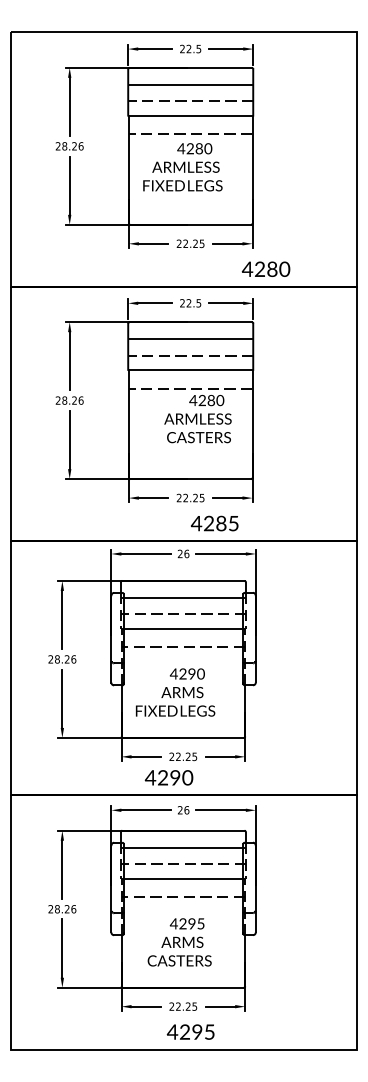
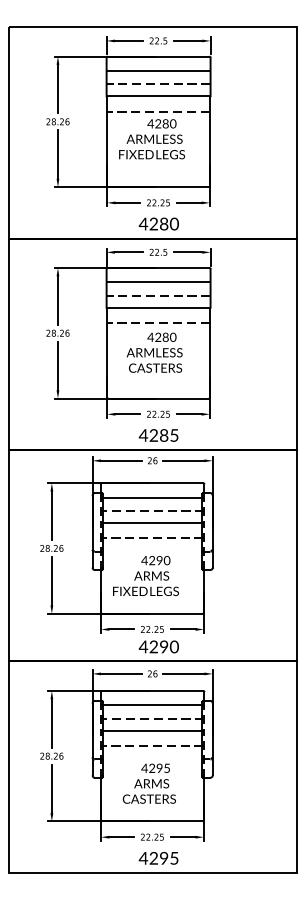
text: (265, 268) -> (158, 223), moved
text: (197, 419) -> (154, 353), moved
text: (214, 523) -> (158, 435), moved
text: (168, 777) -> (158, 646), moved

